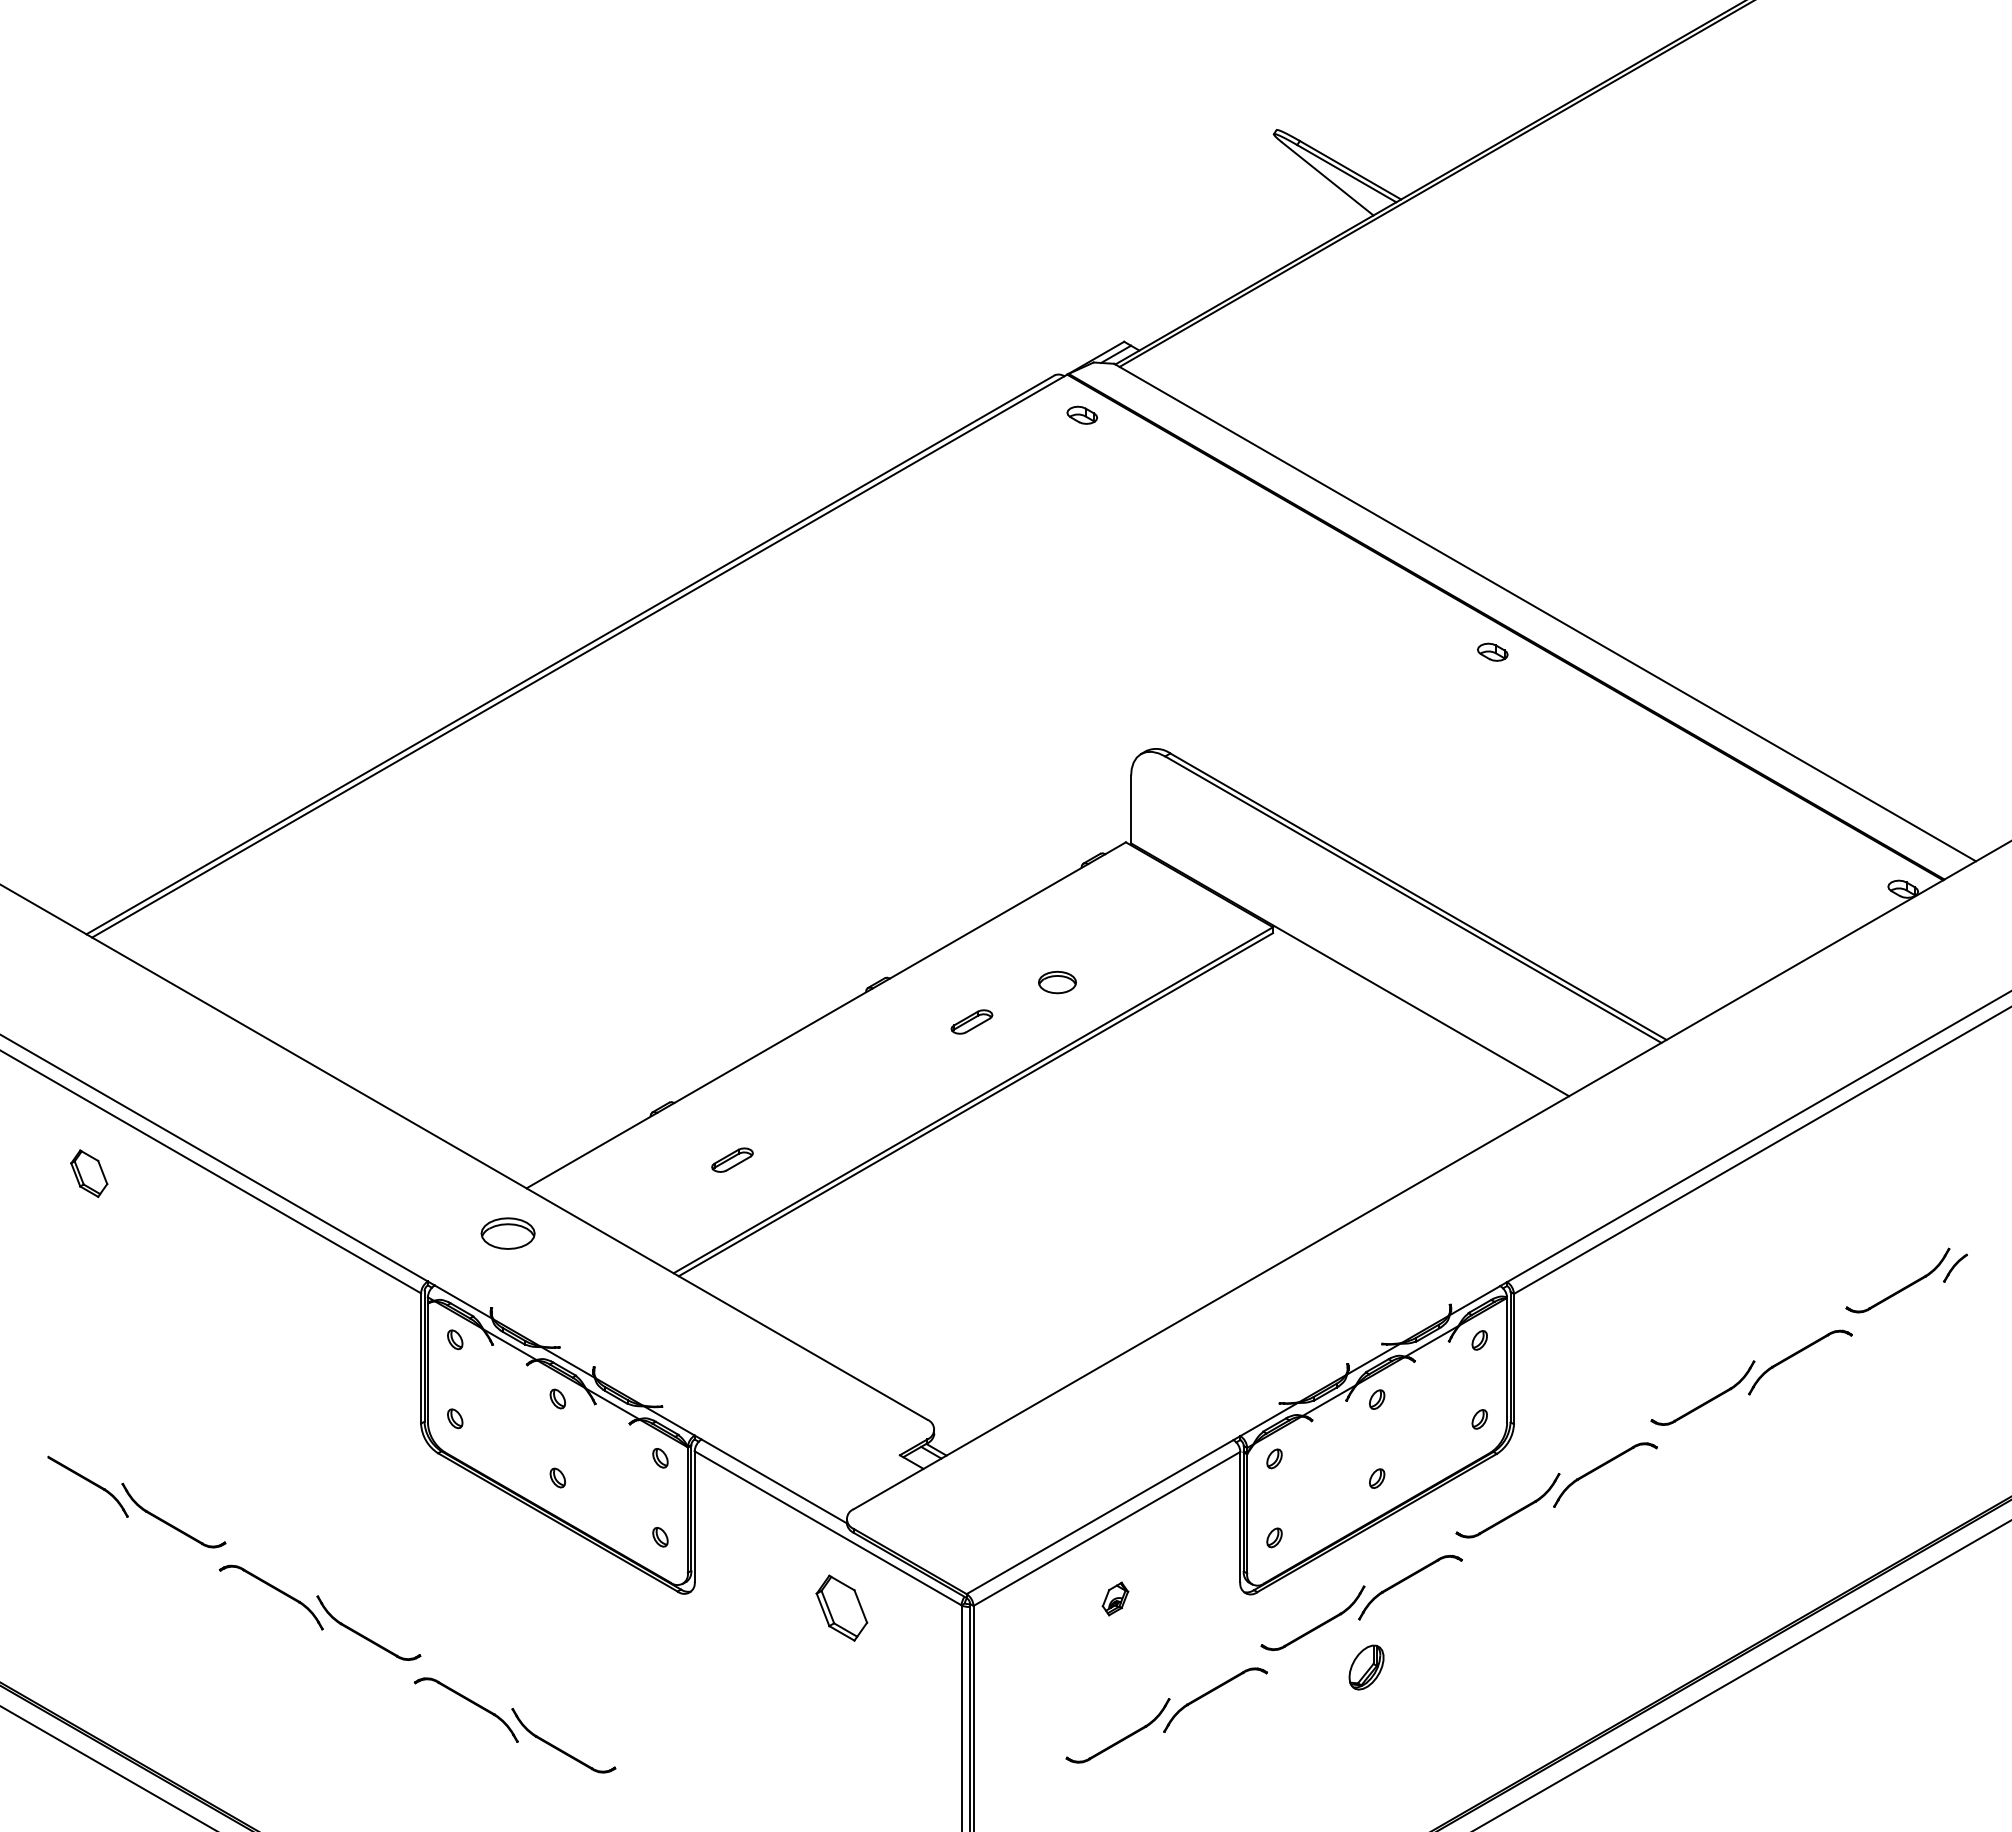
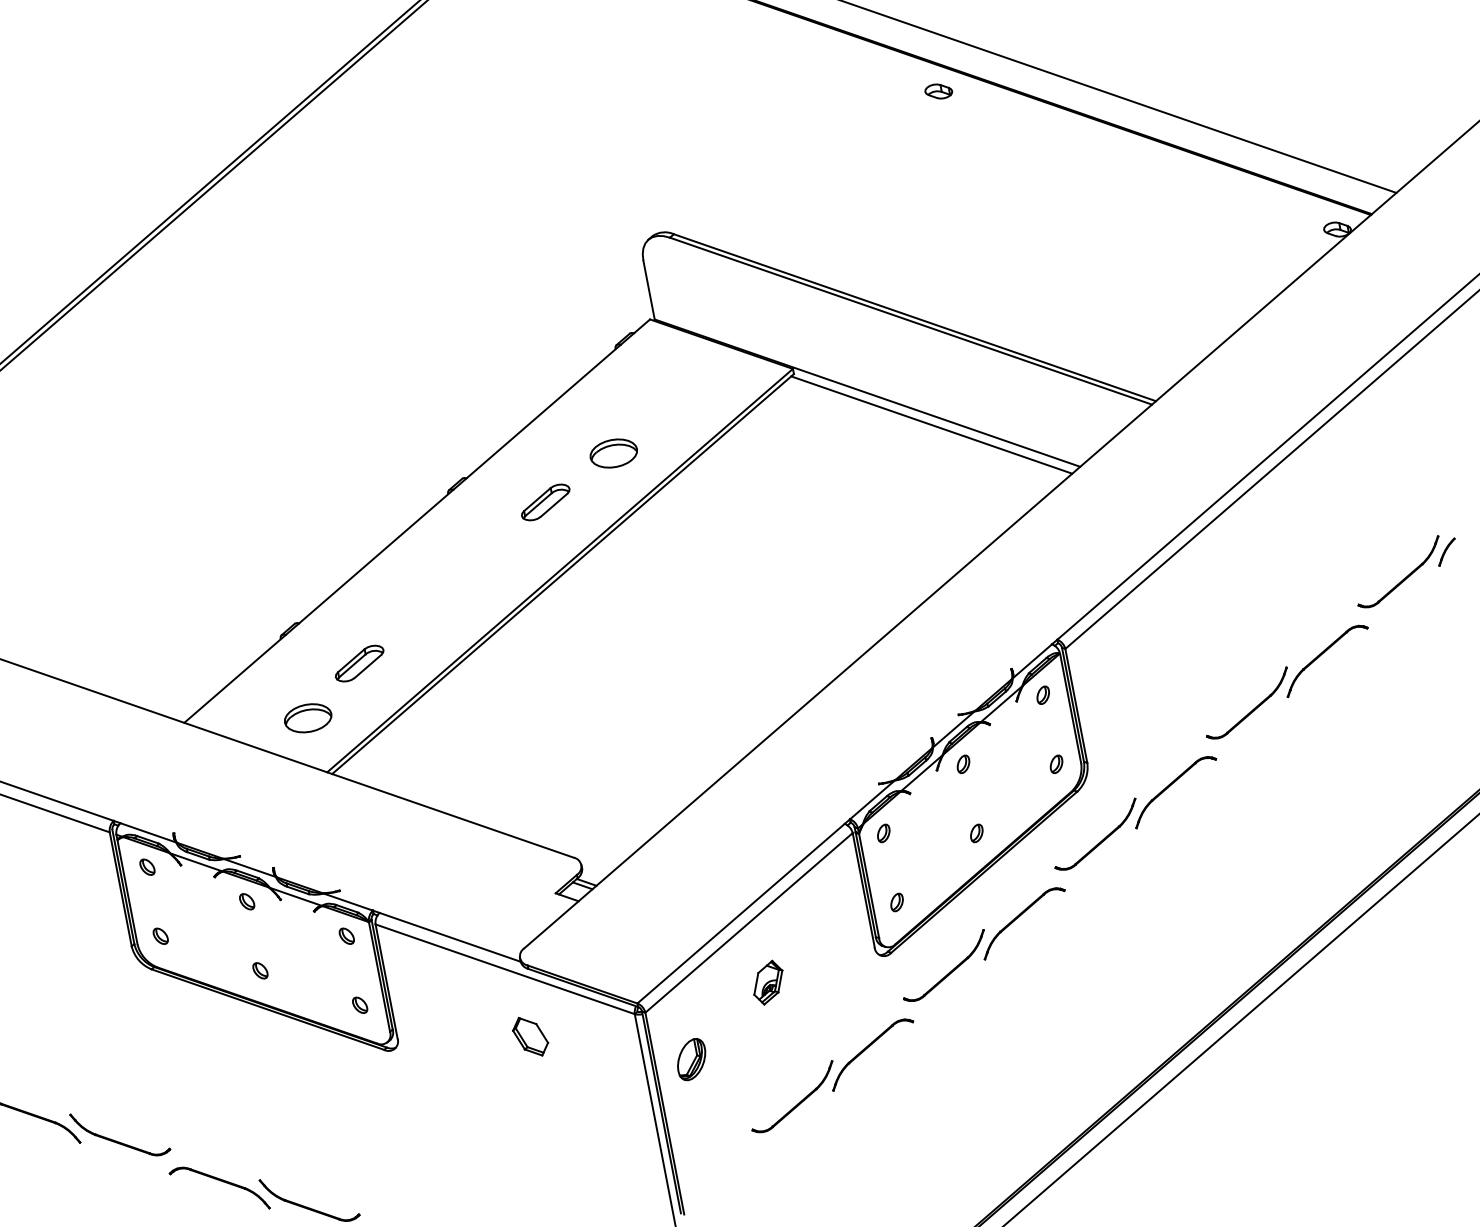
part: (1057, 982) -> (613, 453), size x1.43
line: (1413, 1018) -> (931, 425), added
part: (971, 1021) -> (545, 502), size x1.43
part: (732, 1159) -> (359, 662), size x1.43
part: (507, 1233) -> (307, 718), moved
part: (1115, 1598) -> (768, 982), size x1.43
part: (841, 1607) -> (530, 1036), size x0.71
part: (1366, 1667) -> (691, 1059), moved

